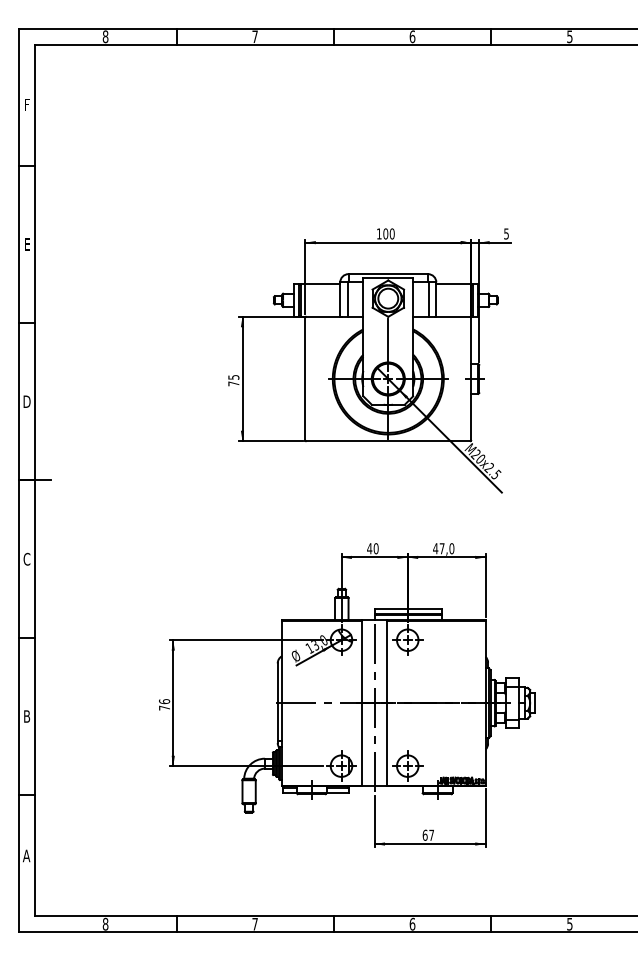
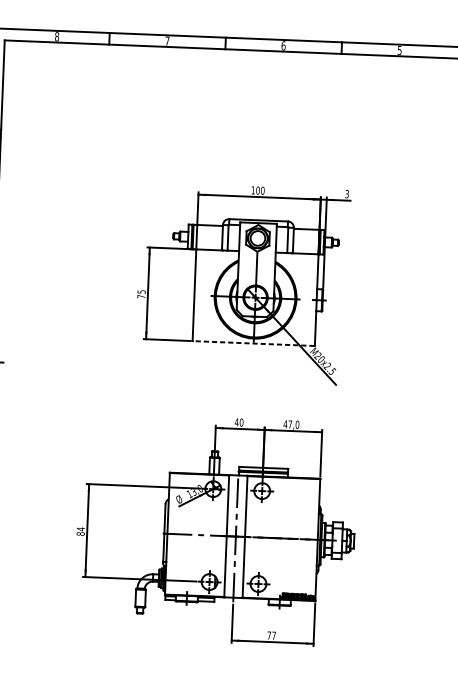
text: (506, 233) -> (347, 193), 5 -> 3
line: (387, 441) -> (253, 343), solid -> dashed
text: (164, 704) -> (80, 531), 76 -> 84
text: (424, 834) -> (268, 634), 67 -> 77

